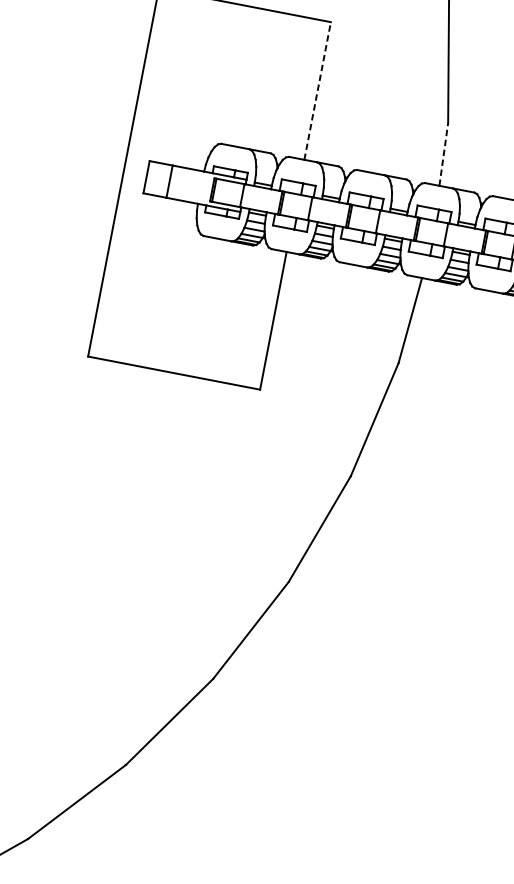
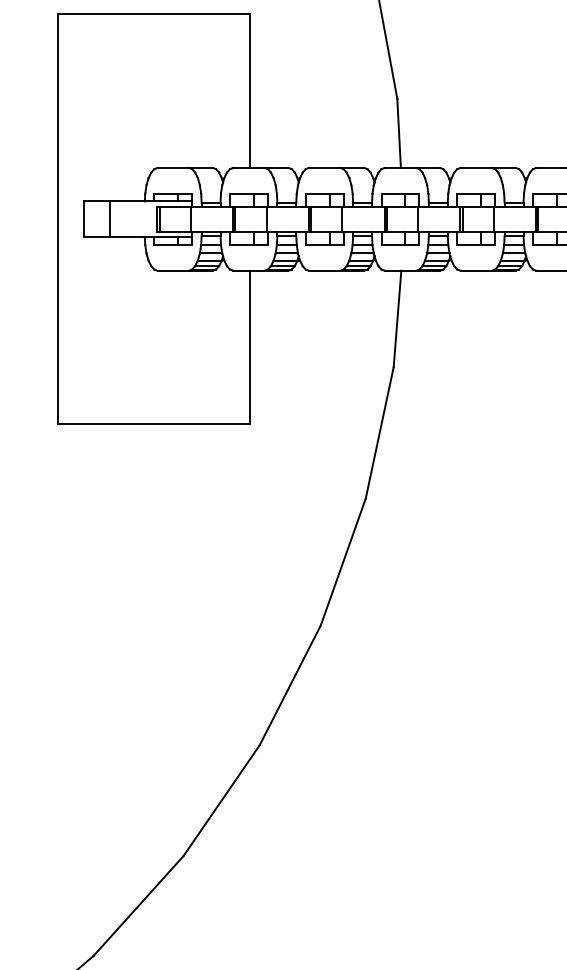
line: (317, 91) -> (250, 91), dashed -> solid
line: (444, 154) -> (399, 133), dashed -> solid

